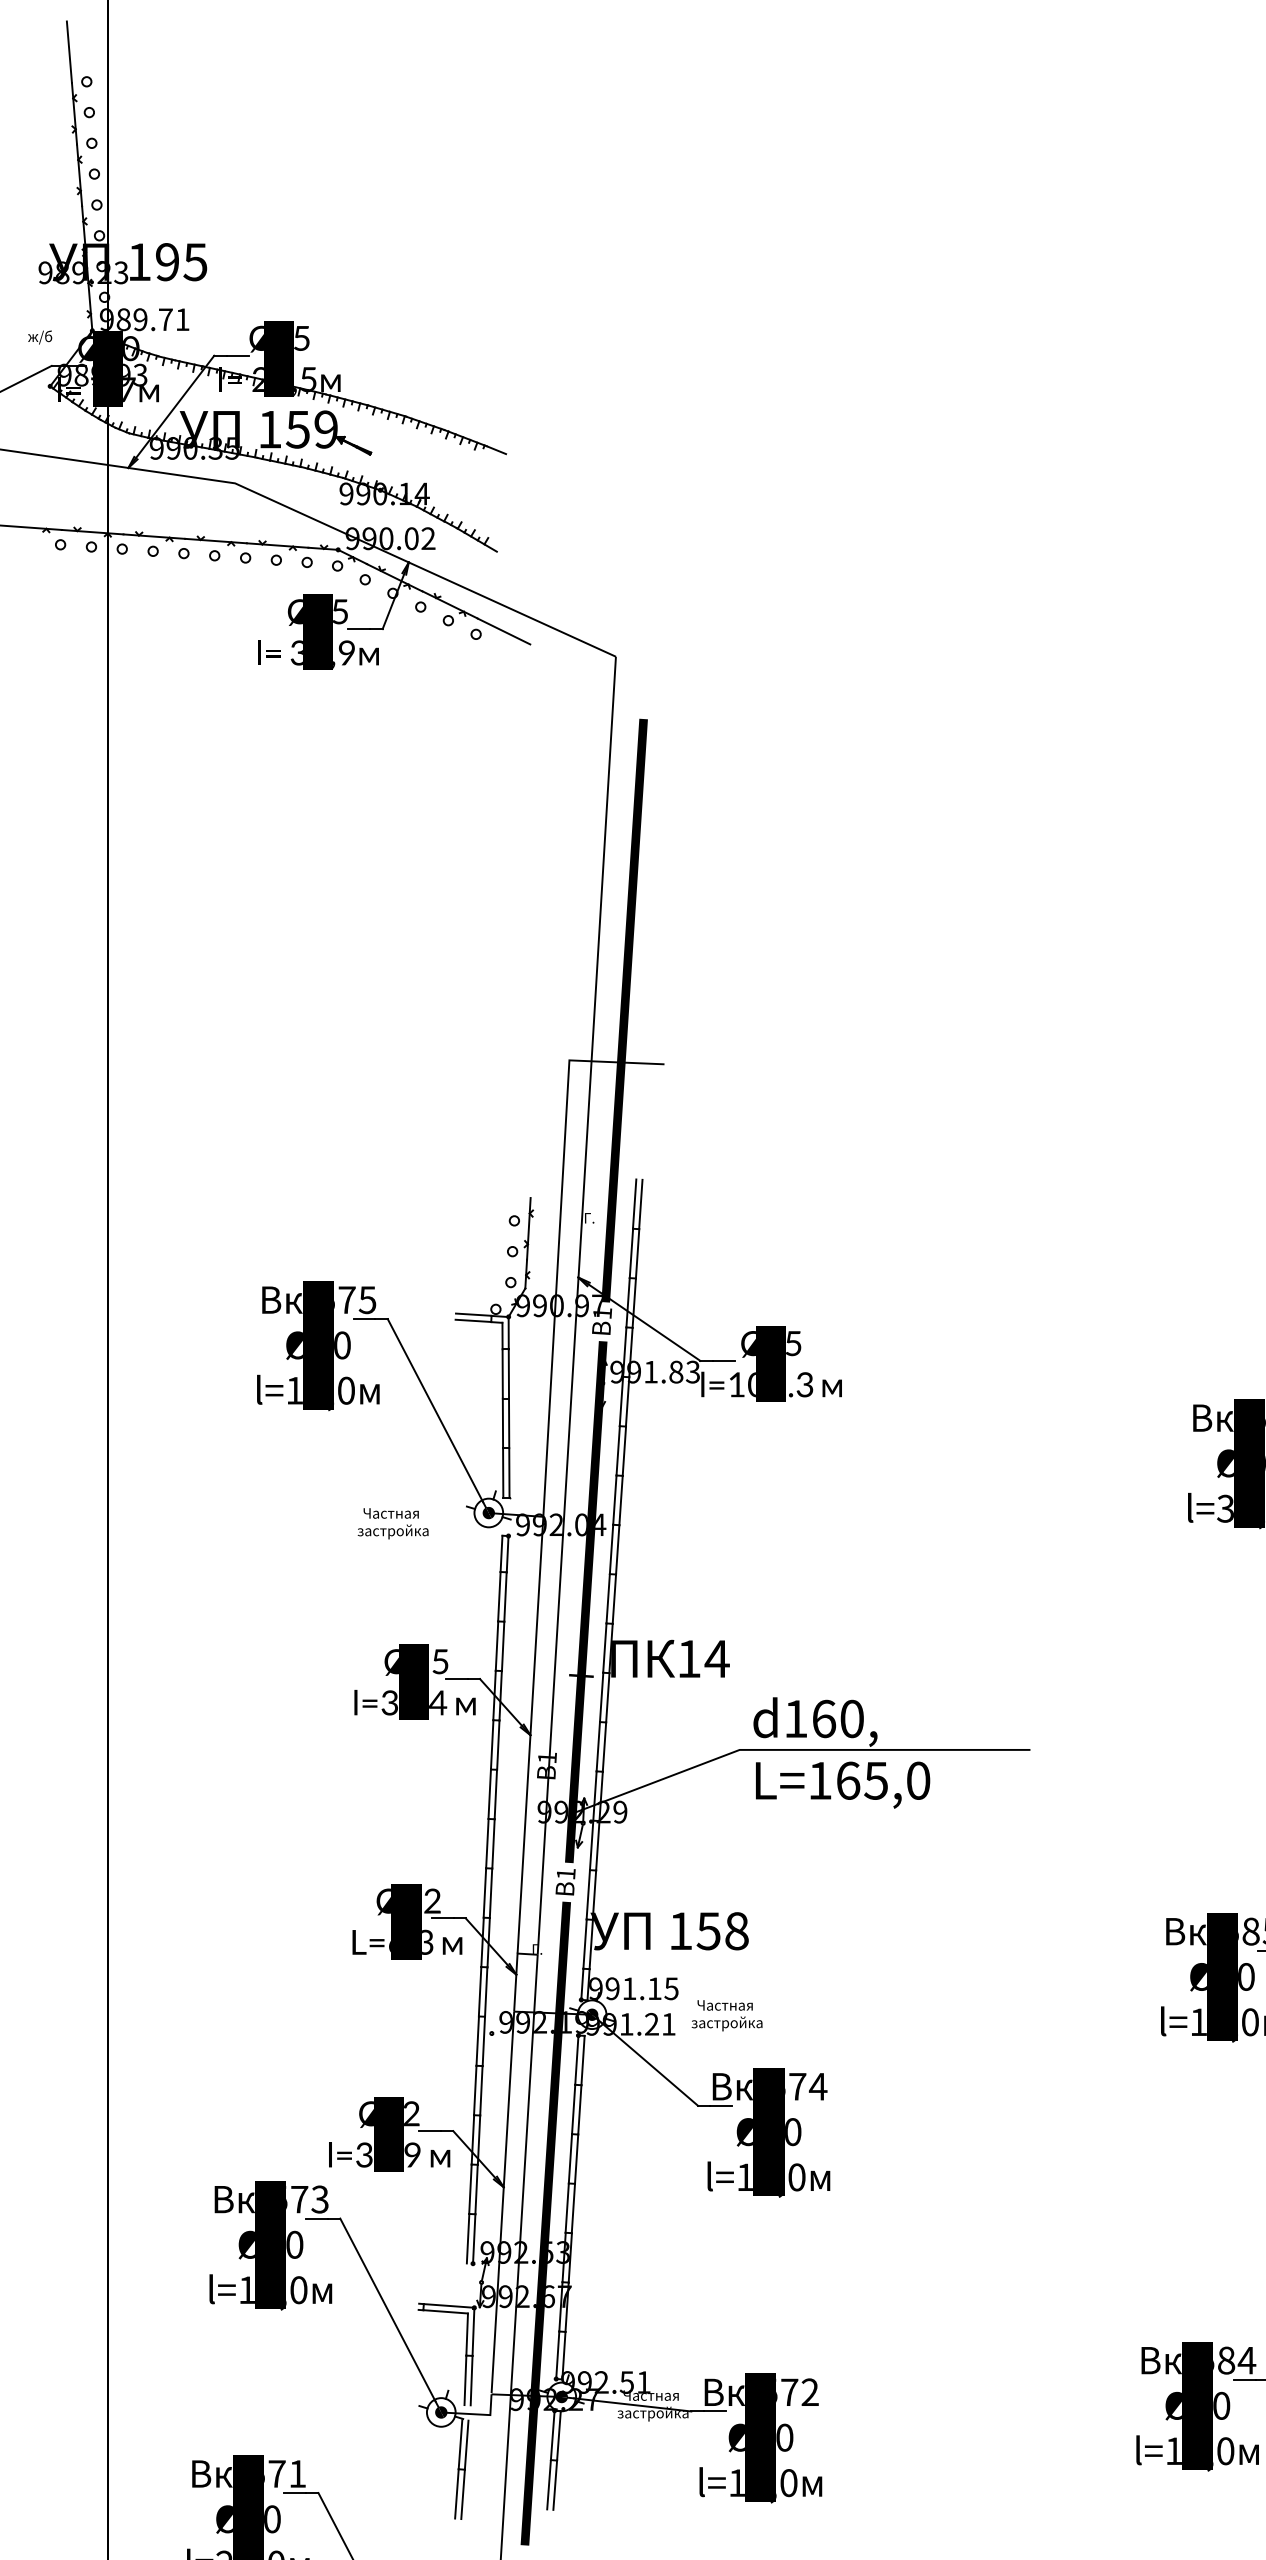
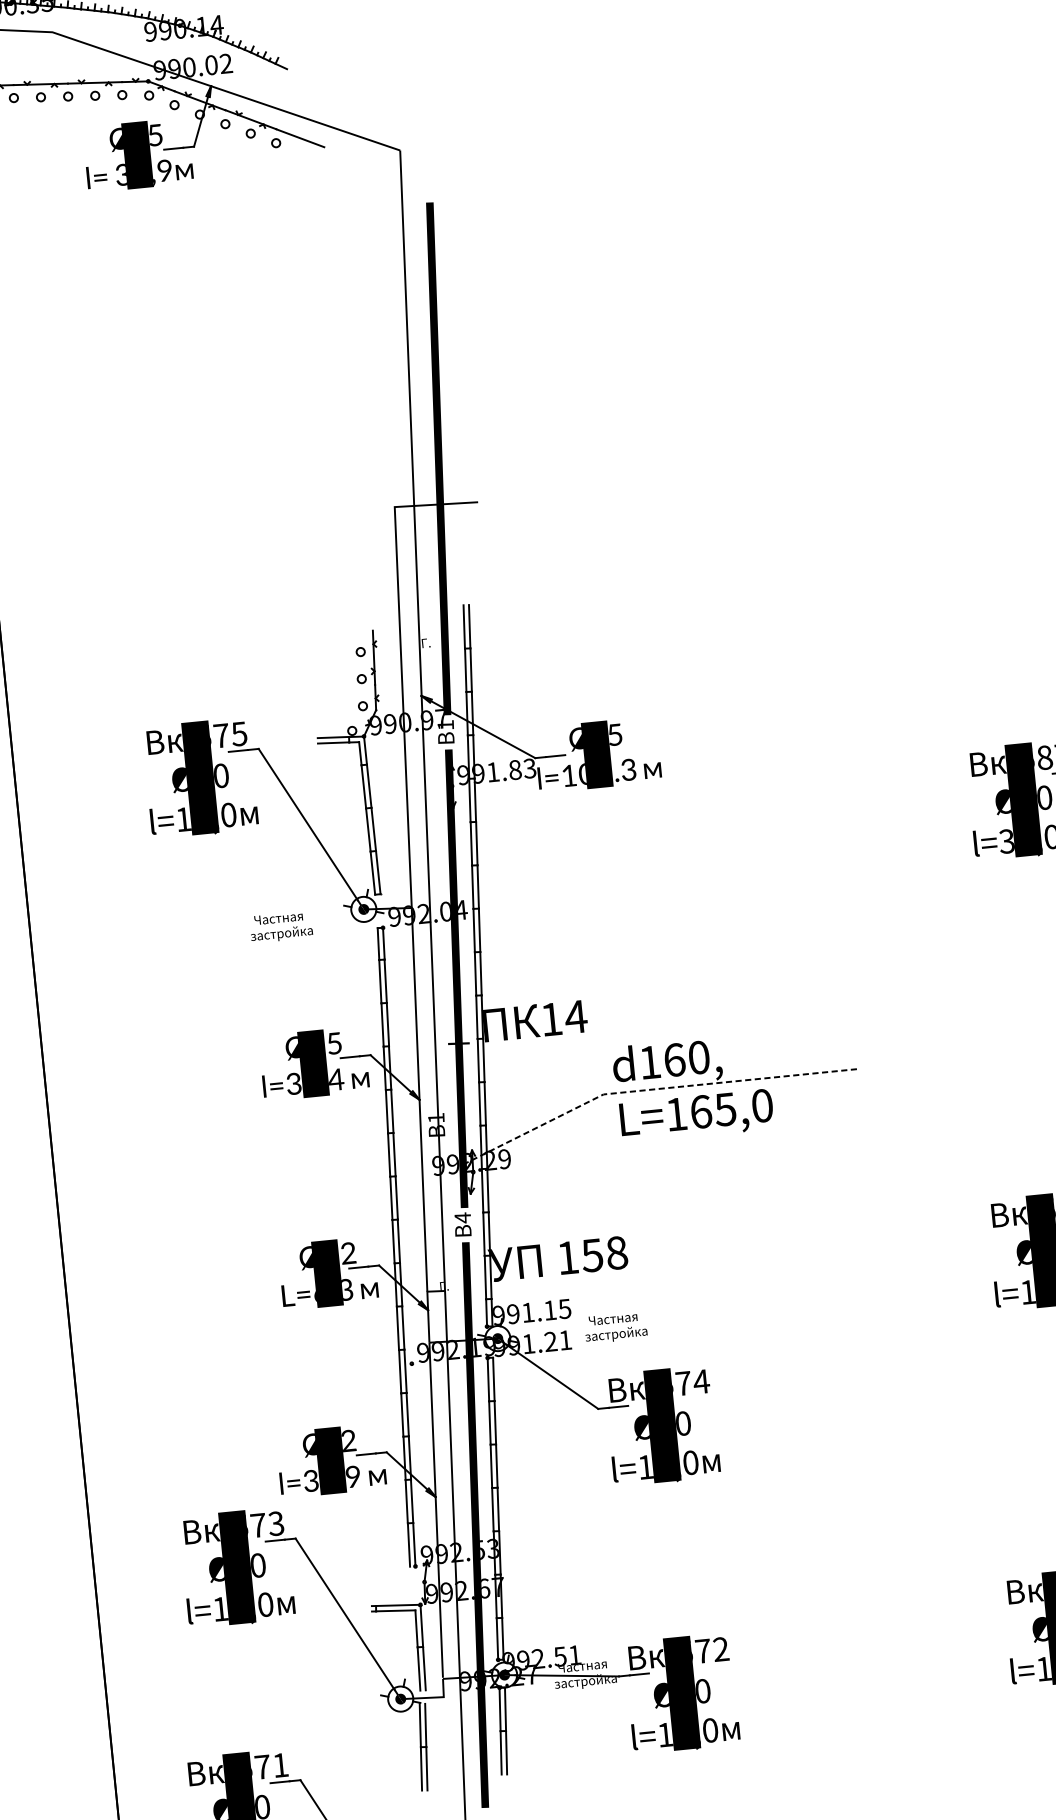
line: (795, 1749) -> (652, 1089), solid -> dashed
text: (566, 1874) -> (463, 1218), B1 -> B4

